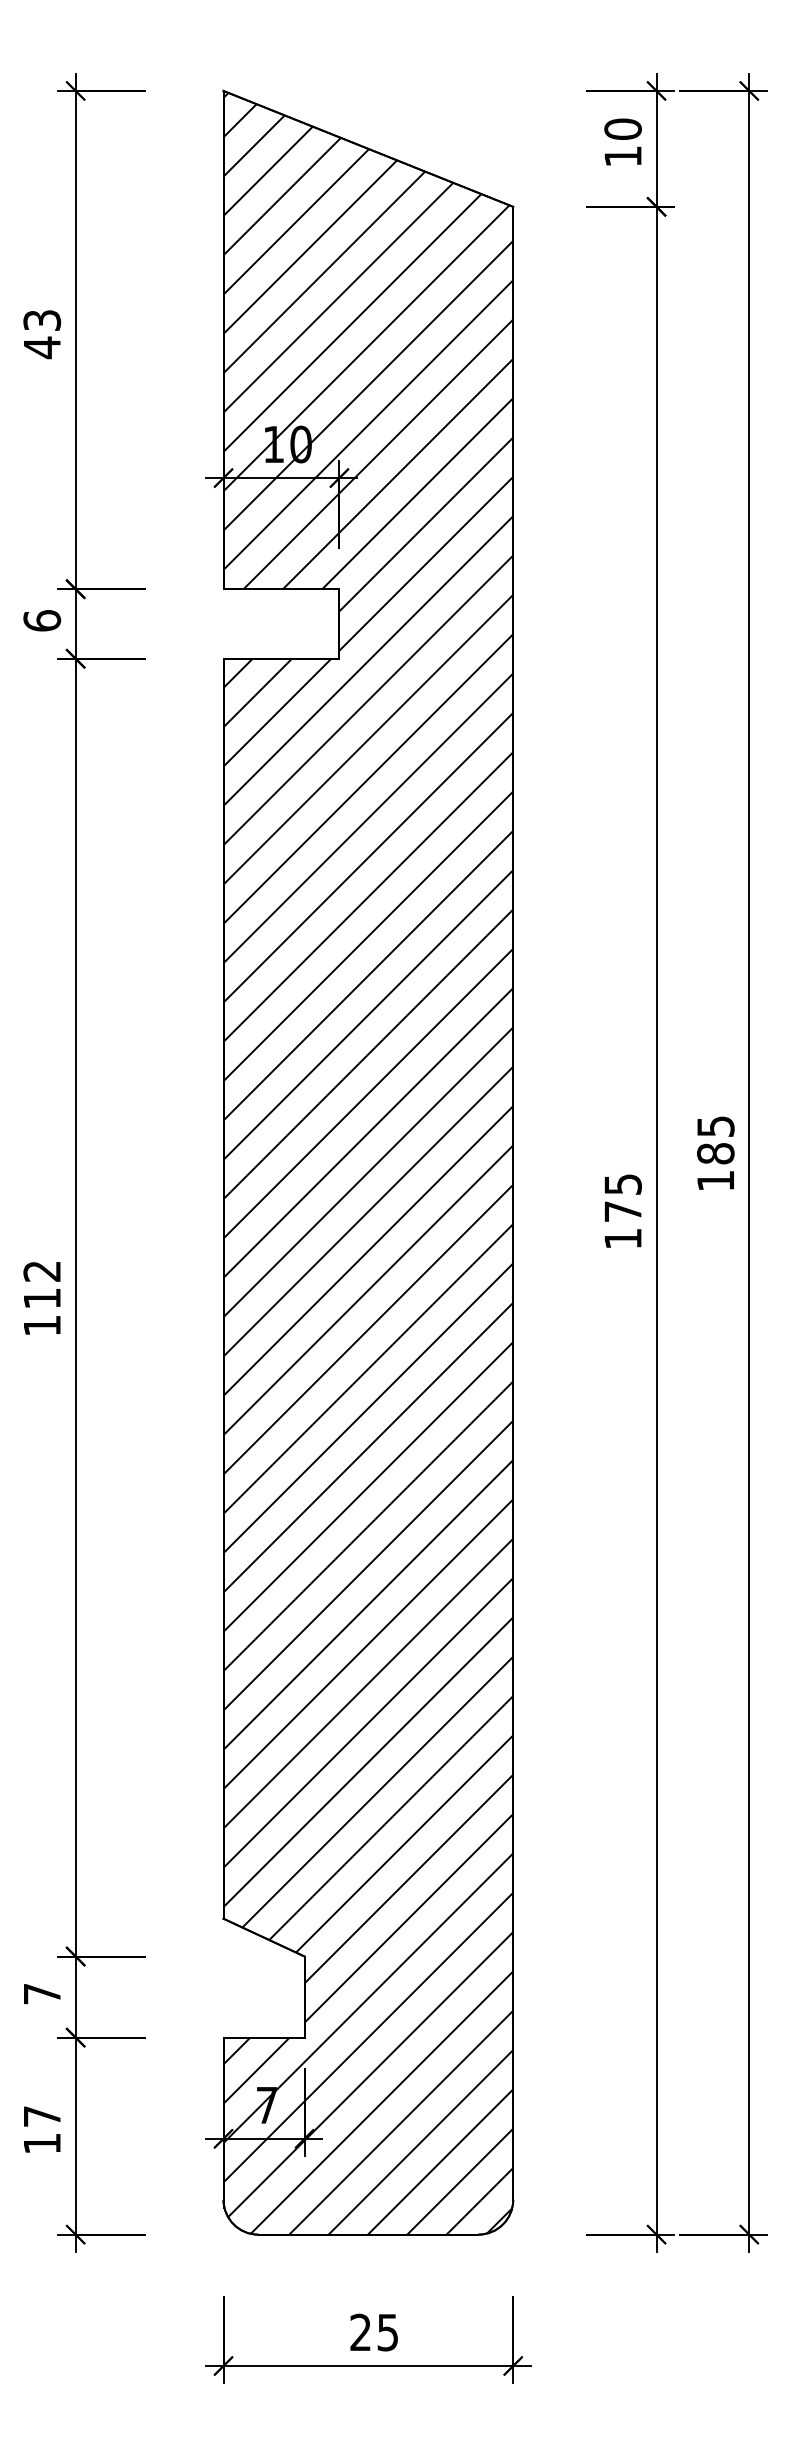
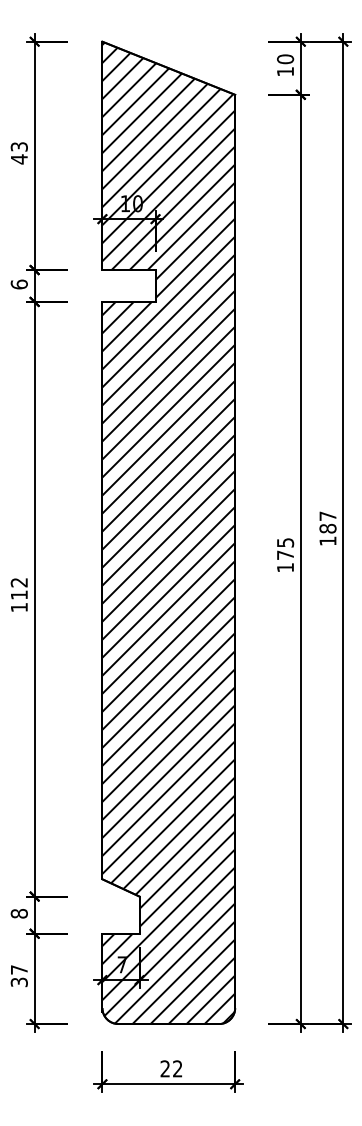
text: (714, 1124) -> (327, 515), 185 -> 187
text: (40, 1993) -> (18, 913), 7 -> 8
text: (40, 2143) -> (18, 982), 17 -> 37
text: (387, 2331) -> (177, 1068), 25 -> 22

